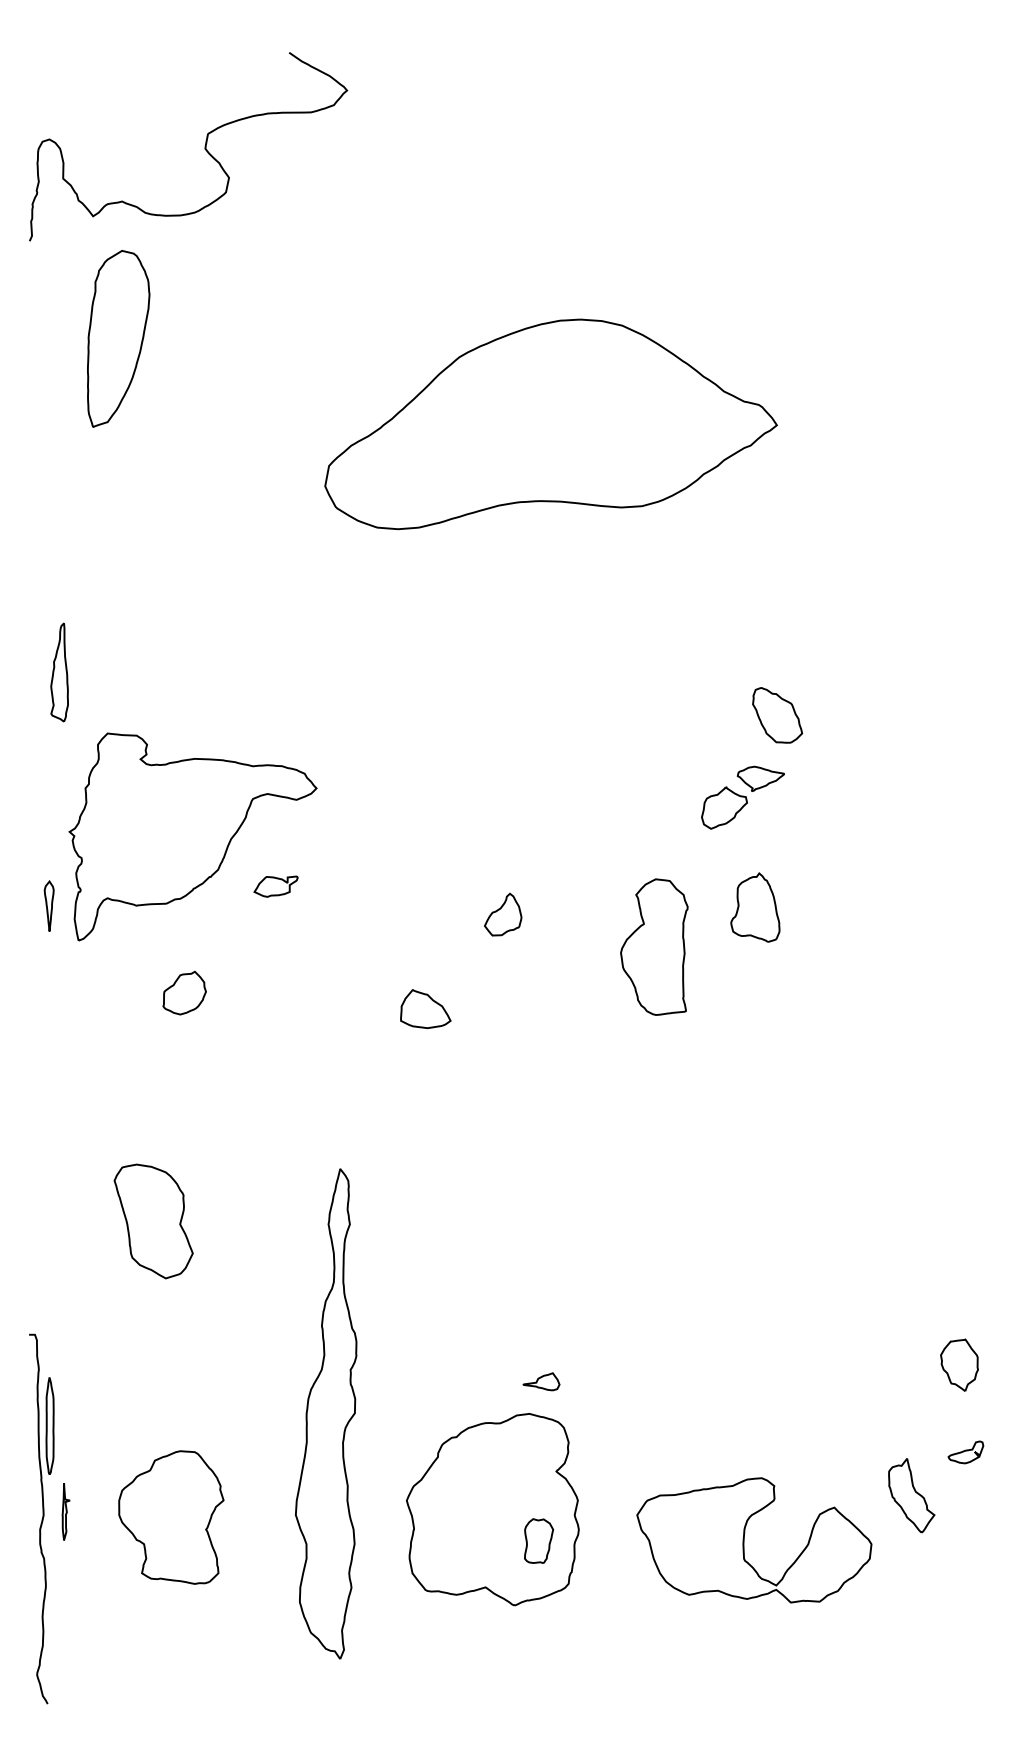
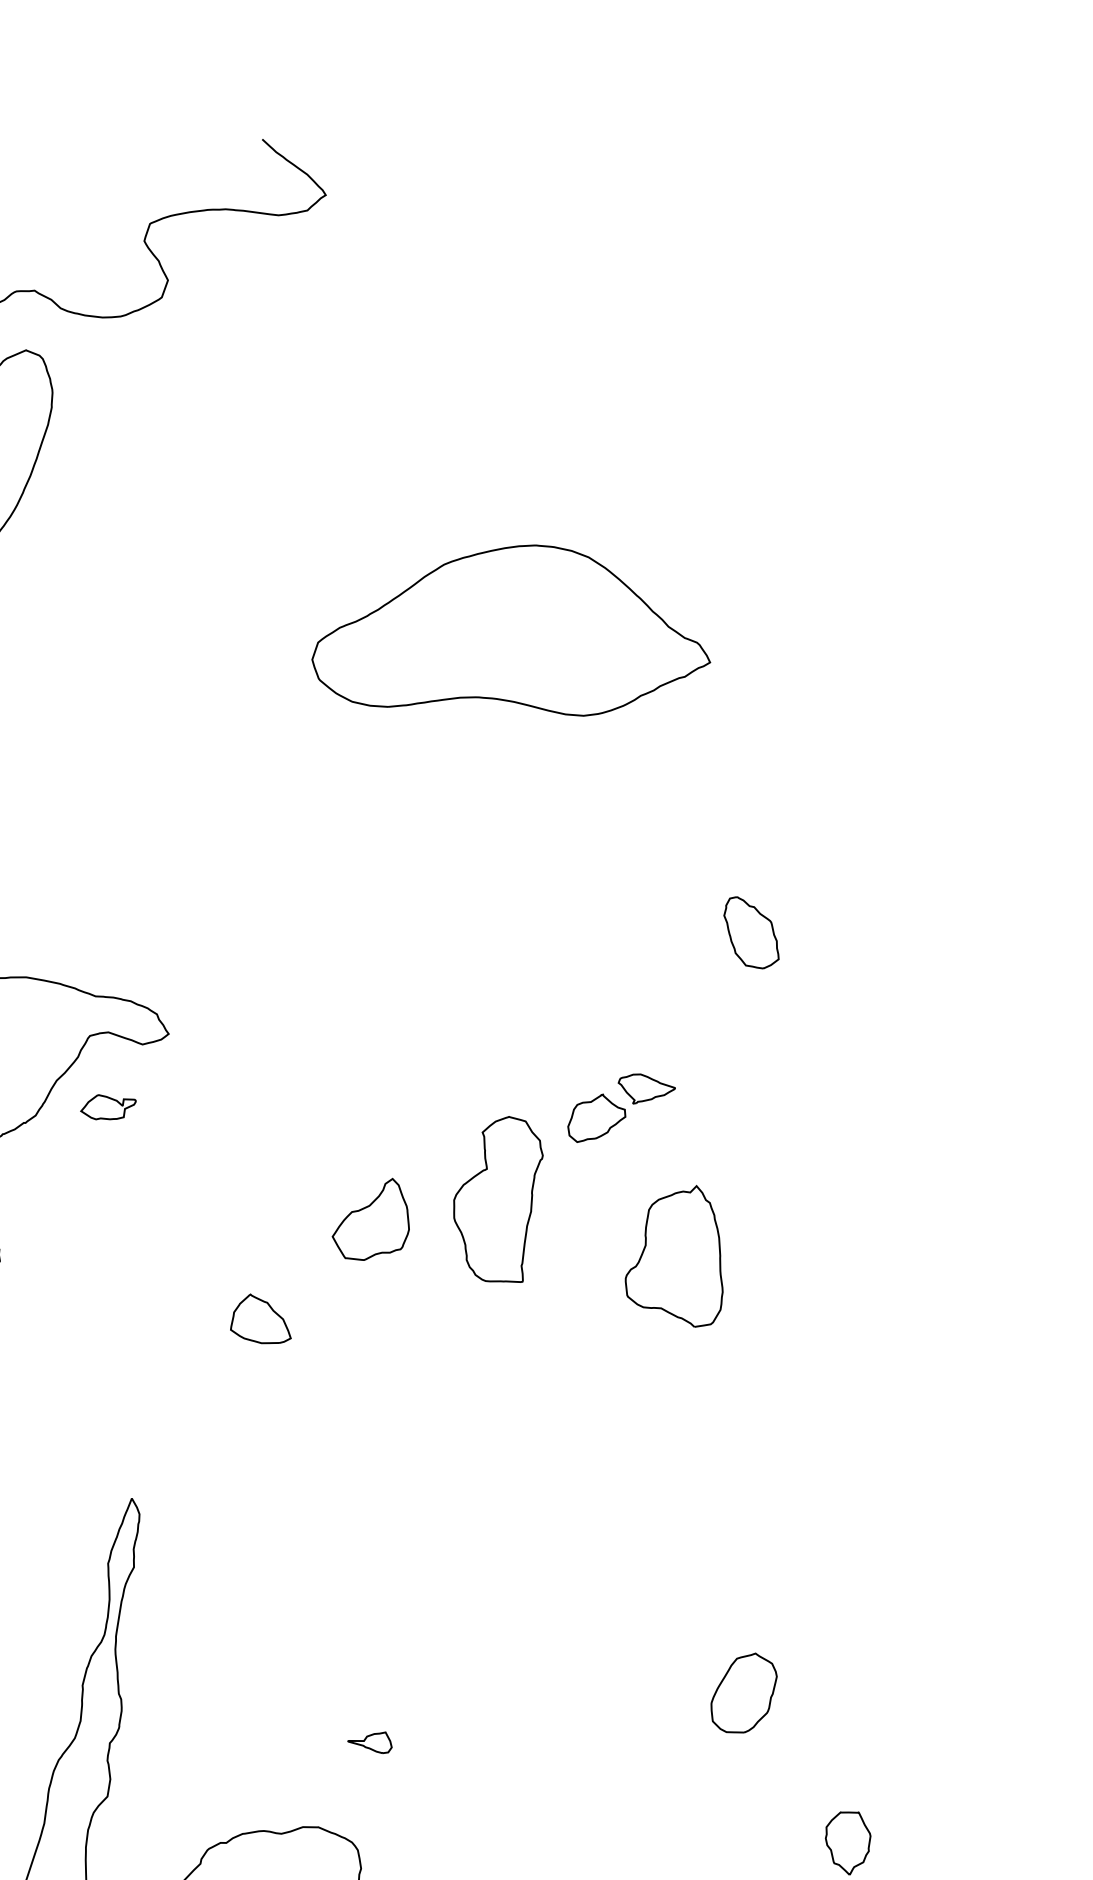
part: (550, 423) -> (514, 632), size x0.71
part: (777, 715) -> (751, 933), moved
part: (742, 797) -> (620, 1109), moved
part: (275, 886) -> (107, 1108), moved
part: (755, 907) -> (679, 1253), size x1.67
part: (502, 914) -> (371, 1218), size x1.67
part: (654, 946) -> (495, 1197), moved
part: (858, 1255) -> (743, 1692), added
part: (541, 1381) -> (370, 1740), moved

